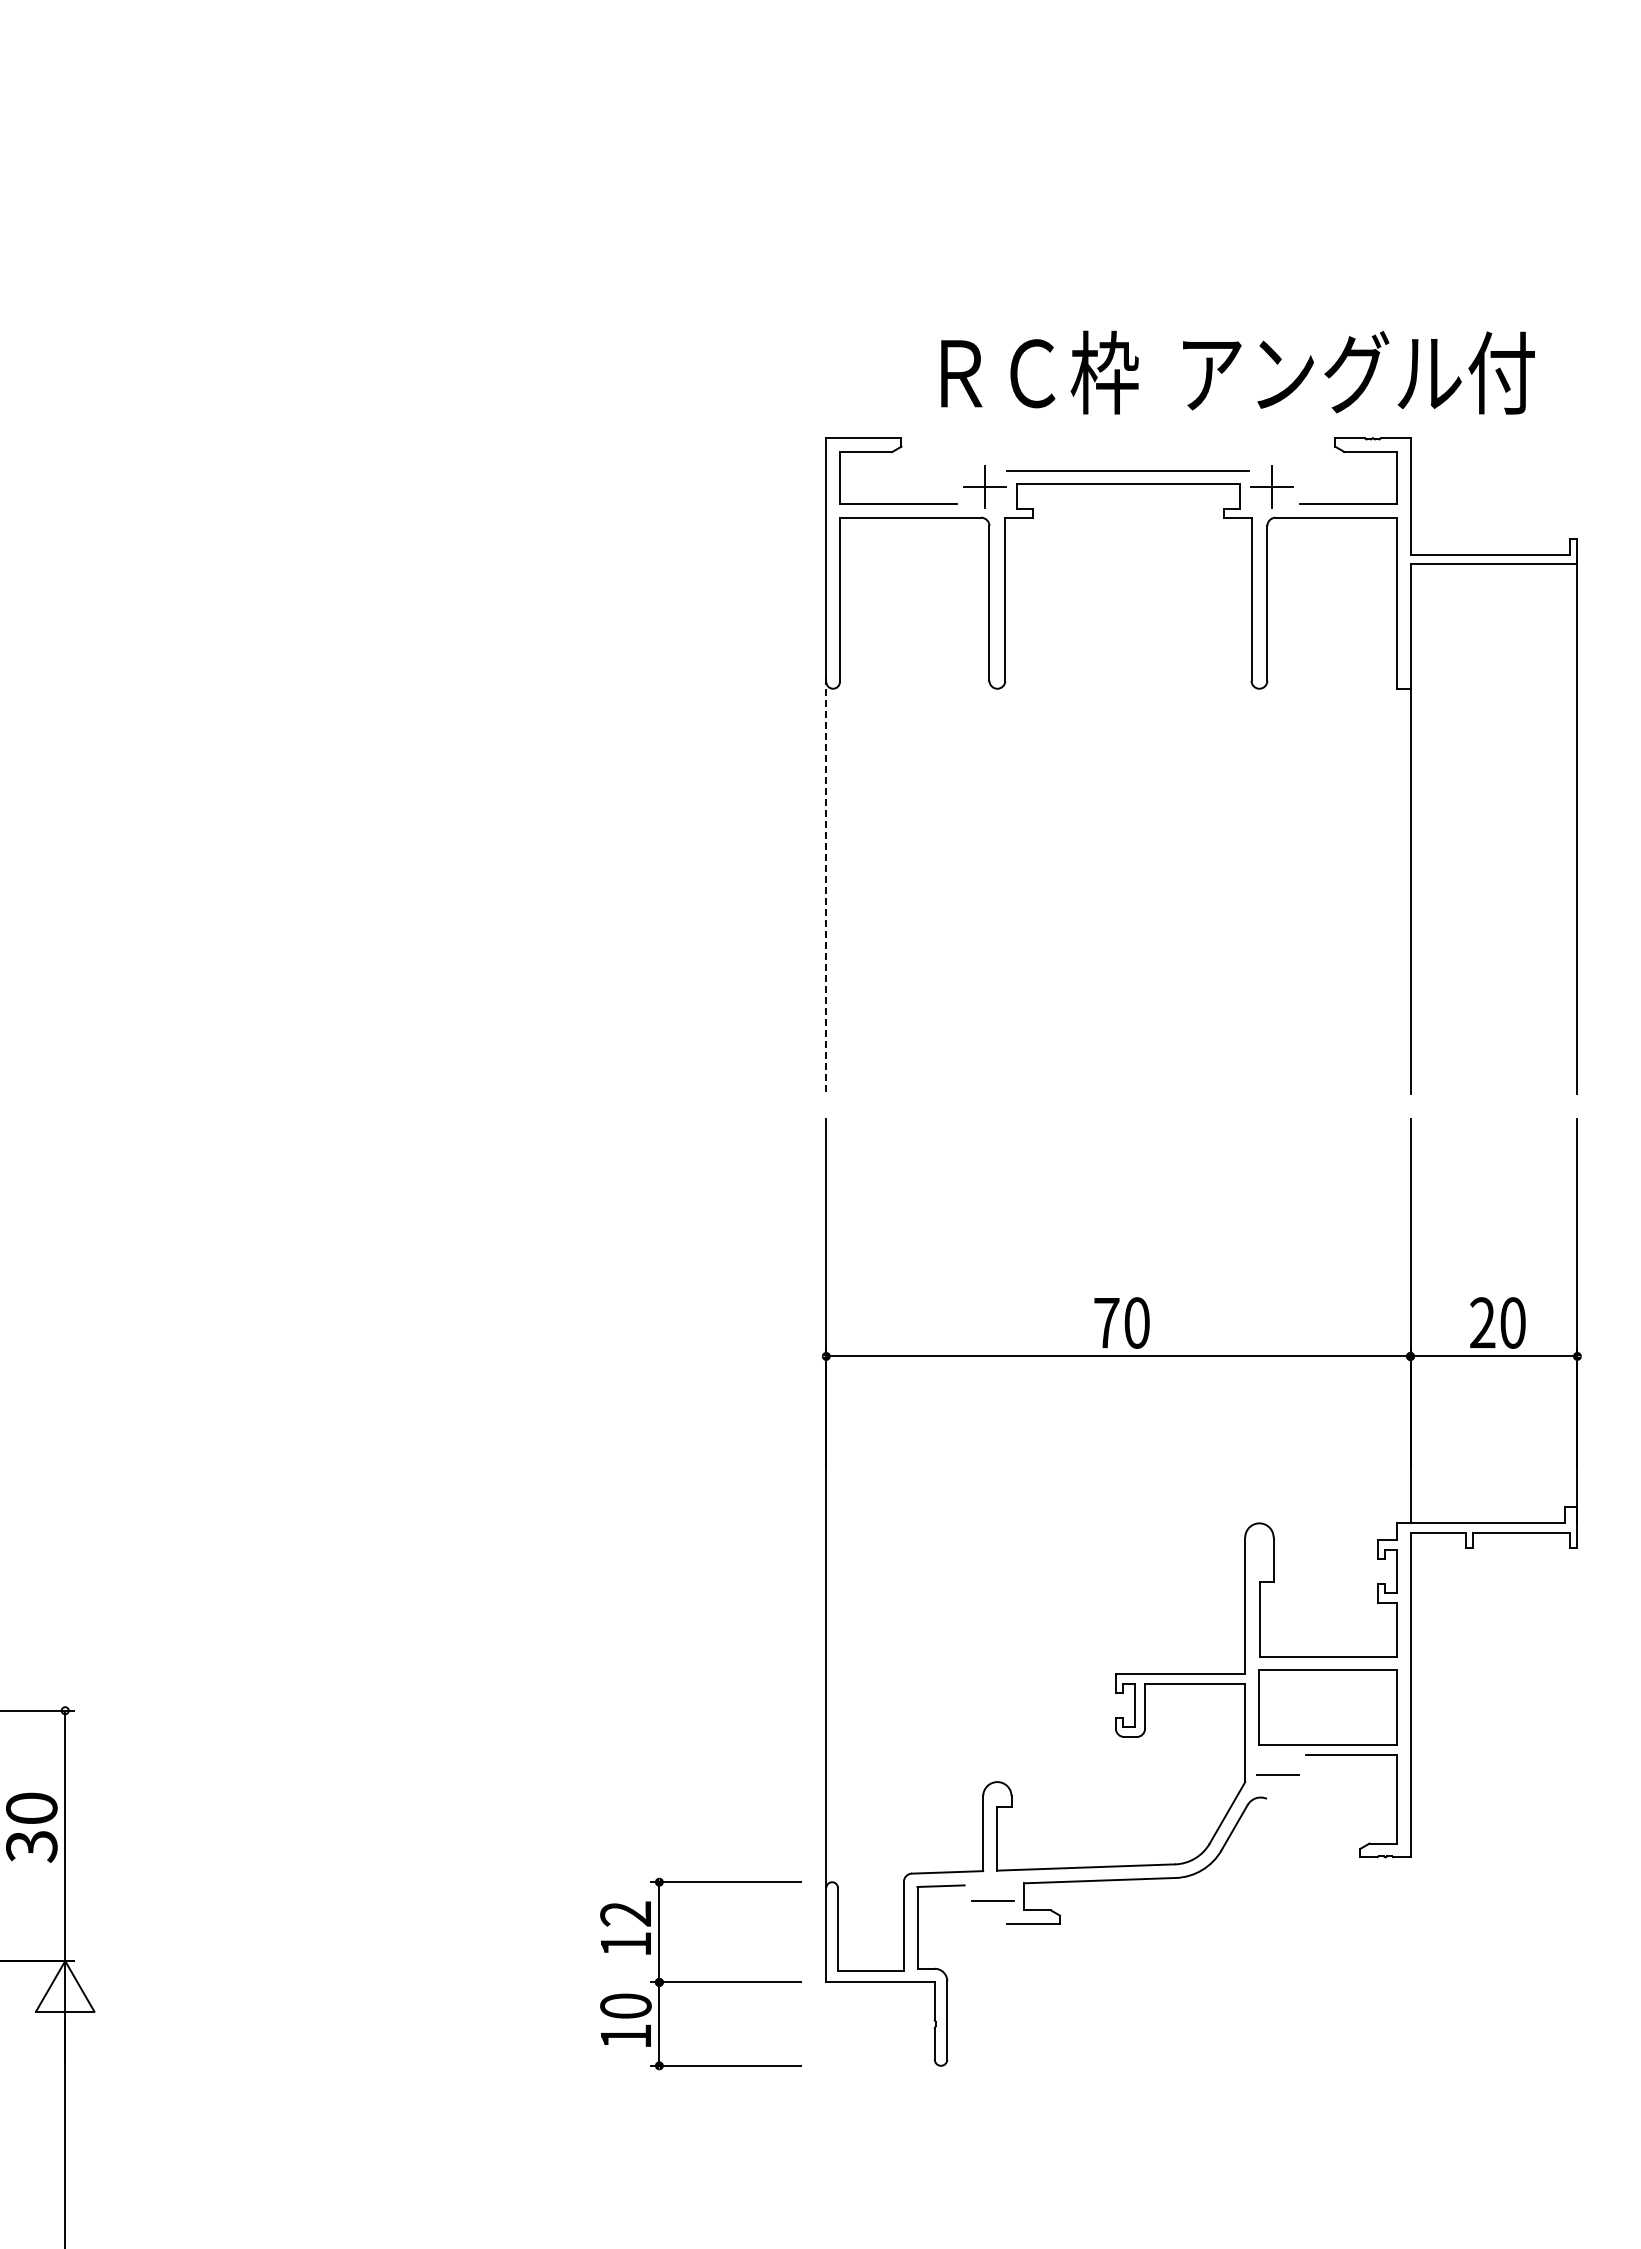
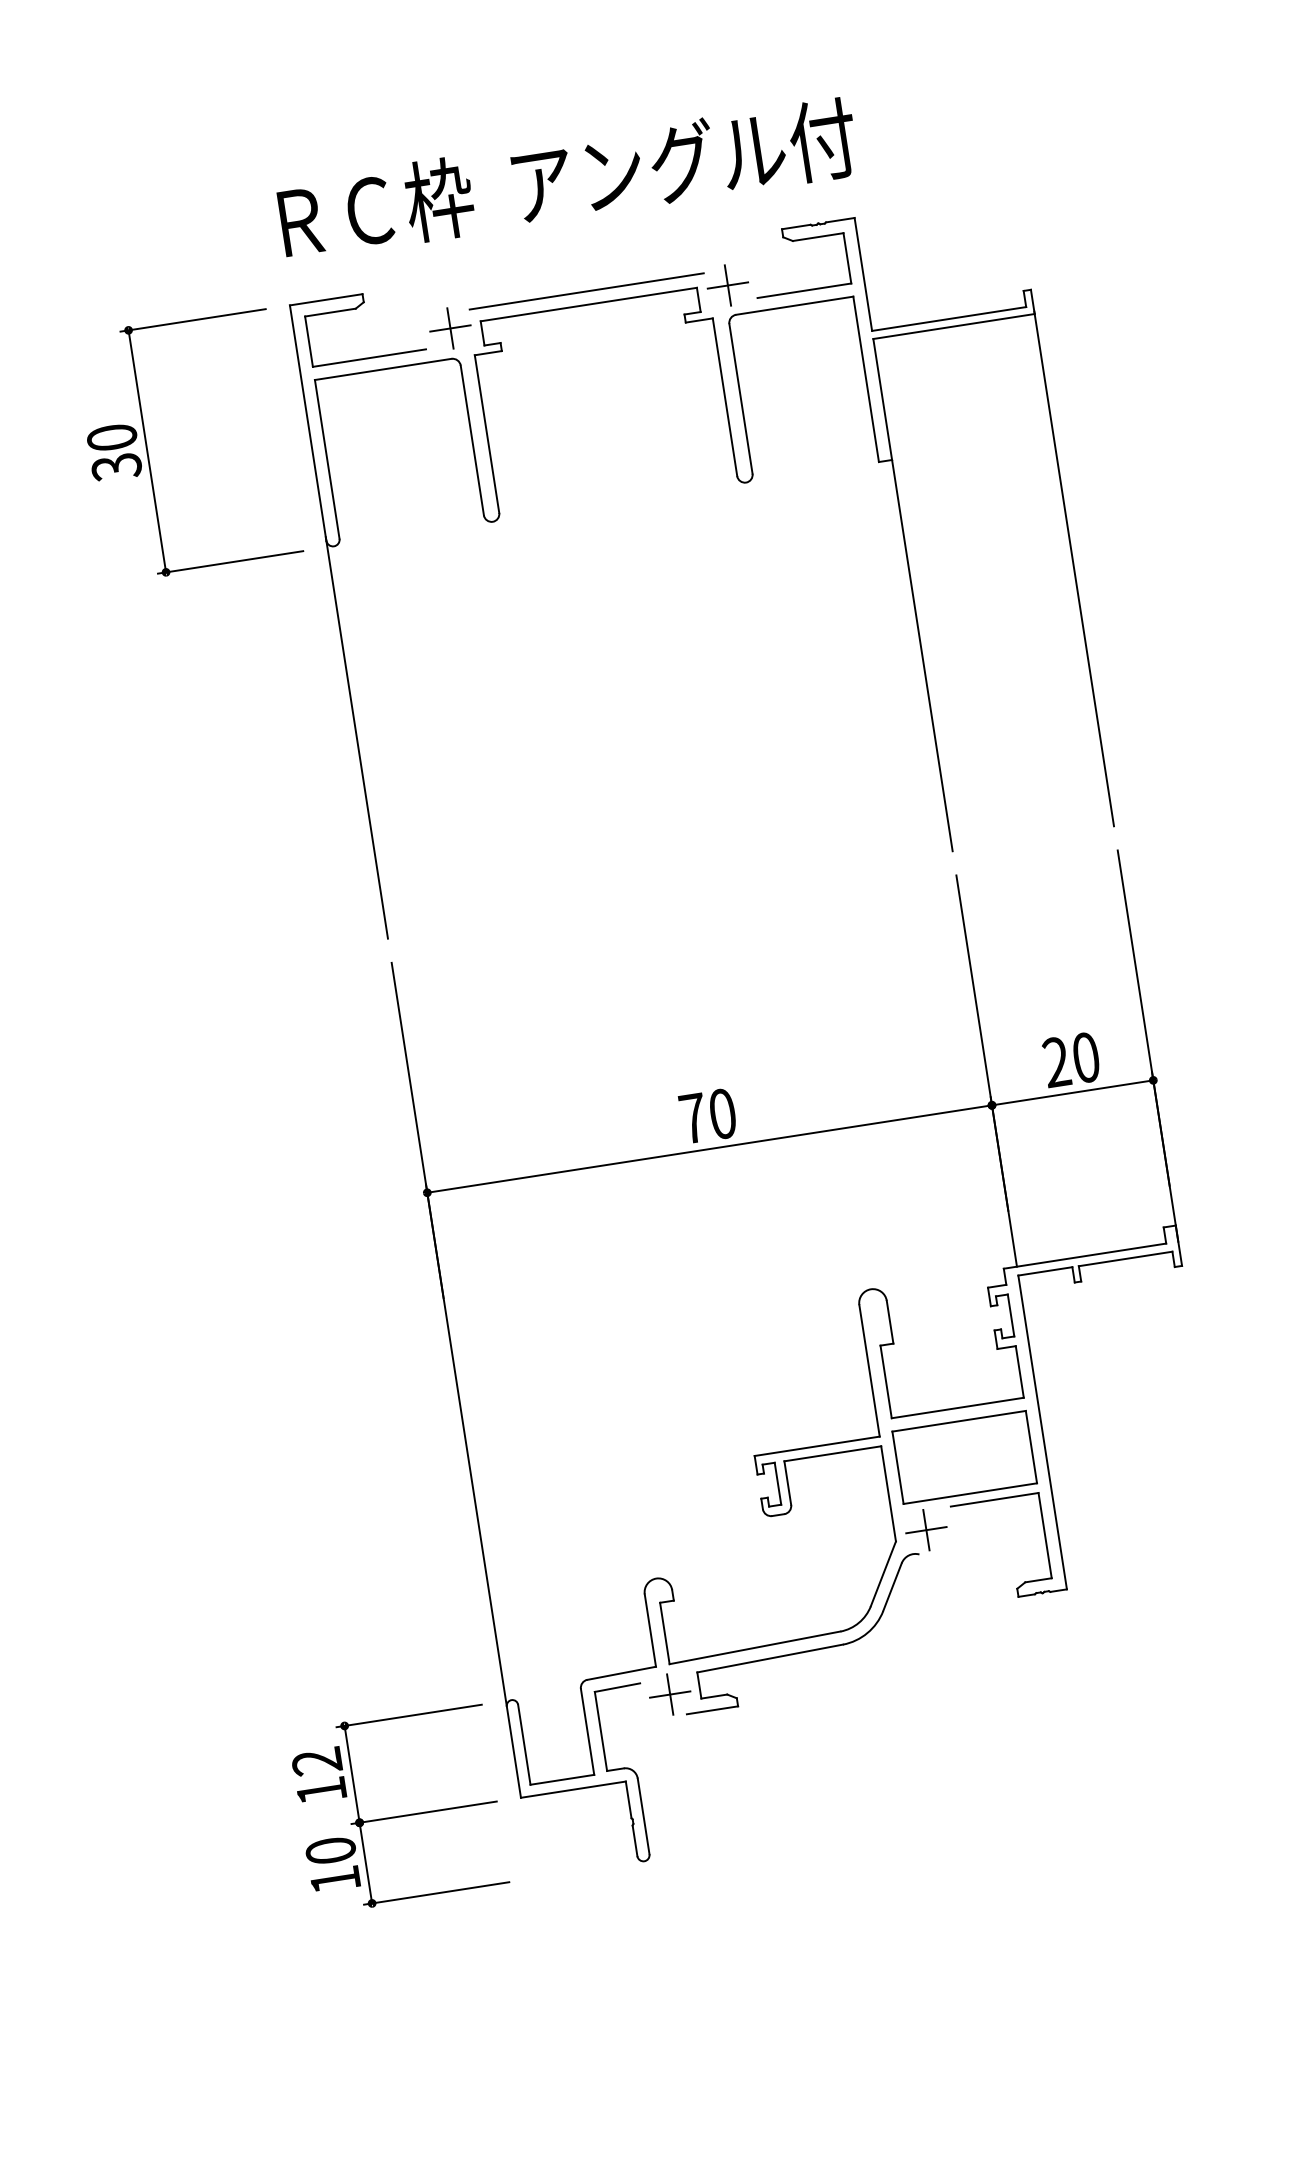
text: (1237, 372) -> (567, 179), moved
part: (659, 563) -> (147, 451), added
line: (826, 885) -> (357, 737), dashed -> solid
line: (1277, 1775) -> (926, 1530), added
line: (993, 1901) -> (670, 1694), added

